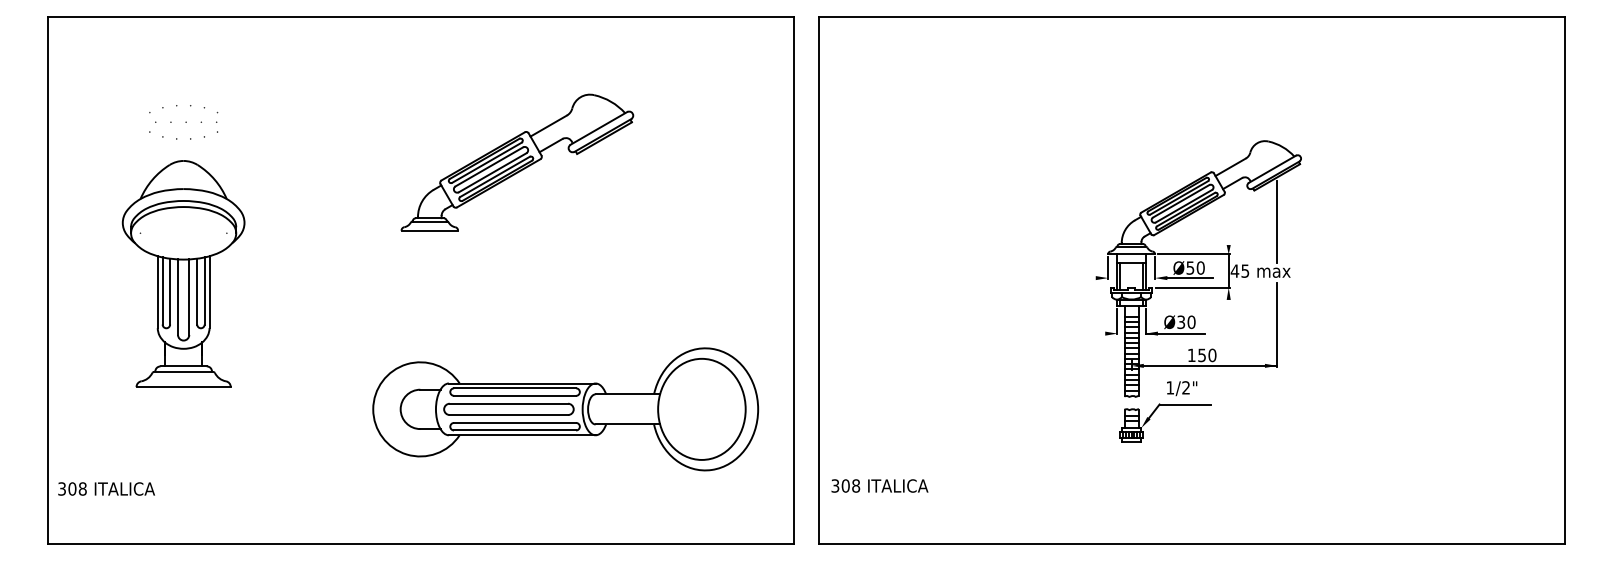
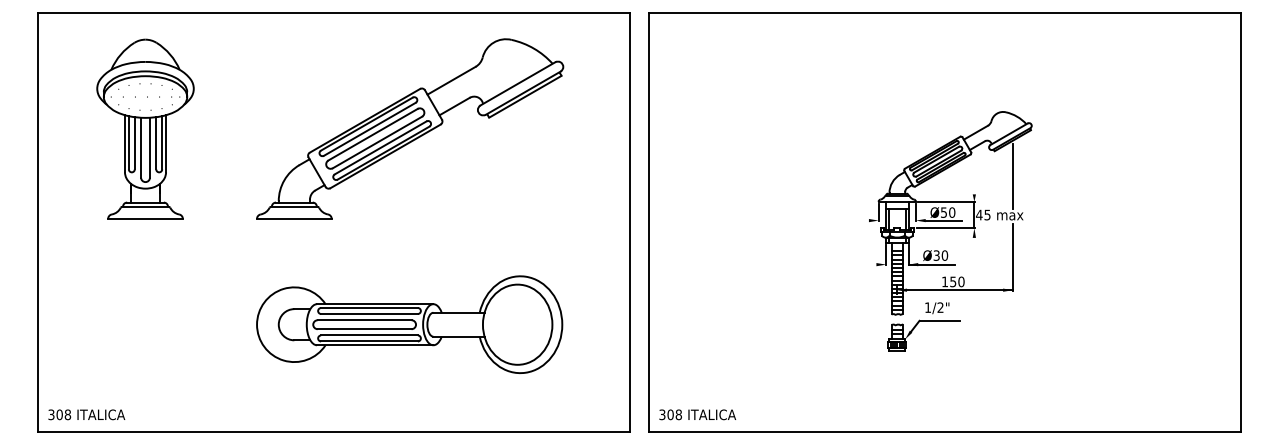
part: (517, 162) -> (410, 128), size x1.67
part: (183, 273) -> (145, 128), moved
part: (565, 409) -> (409, 324), moved
text: (879, 485) -> (697, 414), moved
text: (106, 488) -> (86, 414), moved

